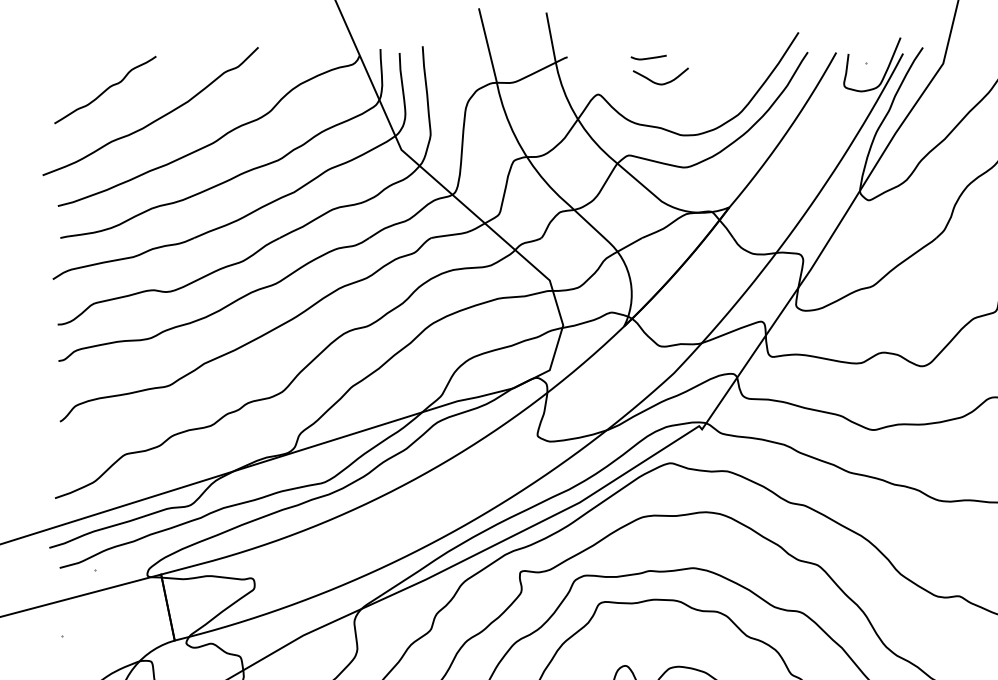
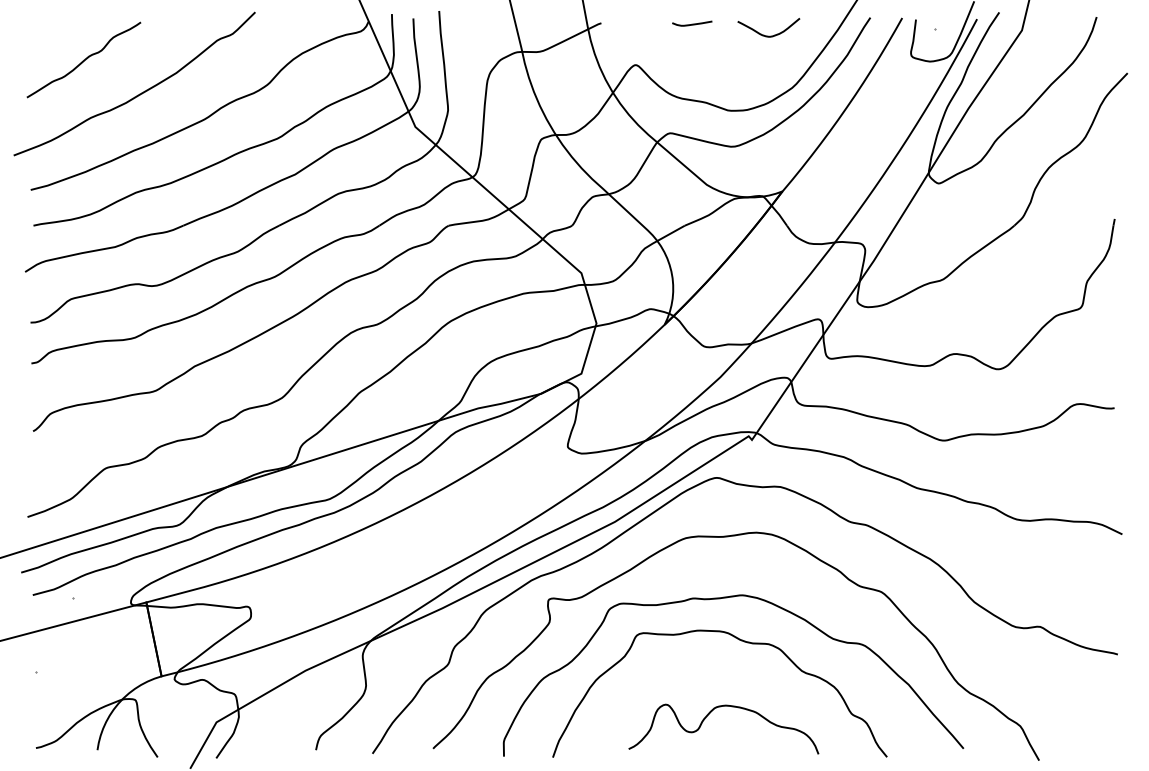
curve: (660, 83) -> (768, 35), moved

